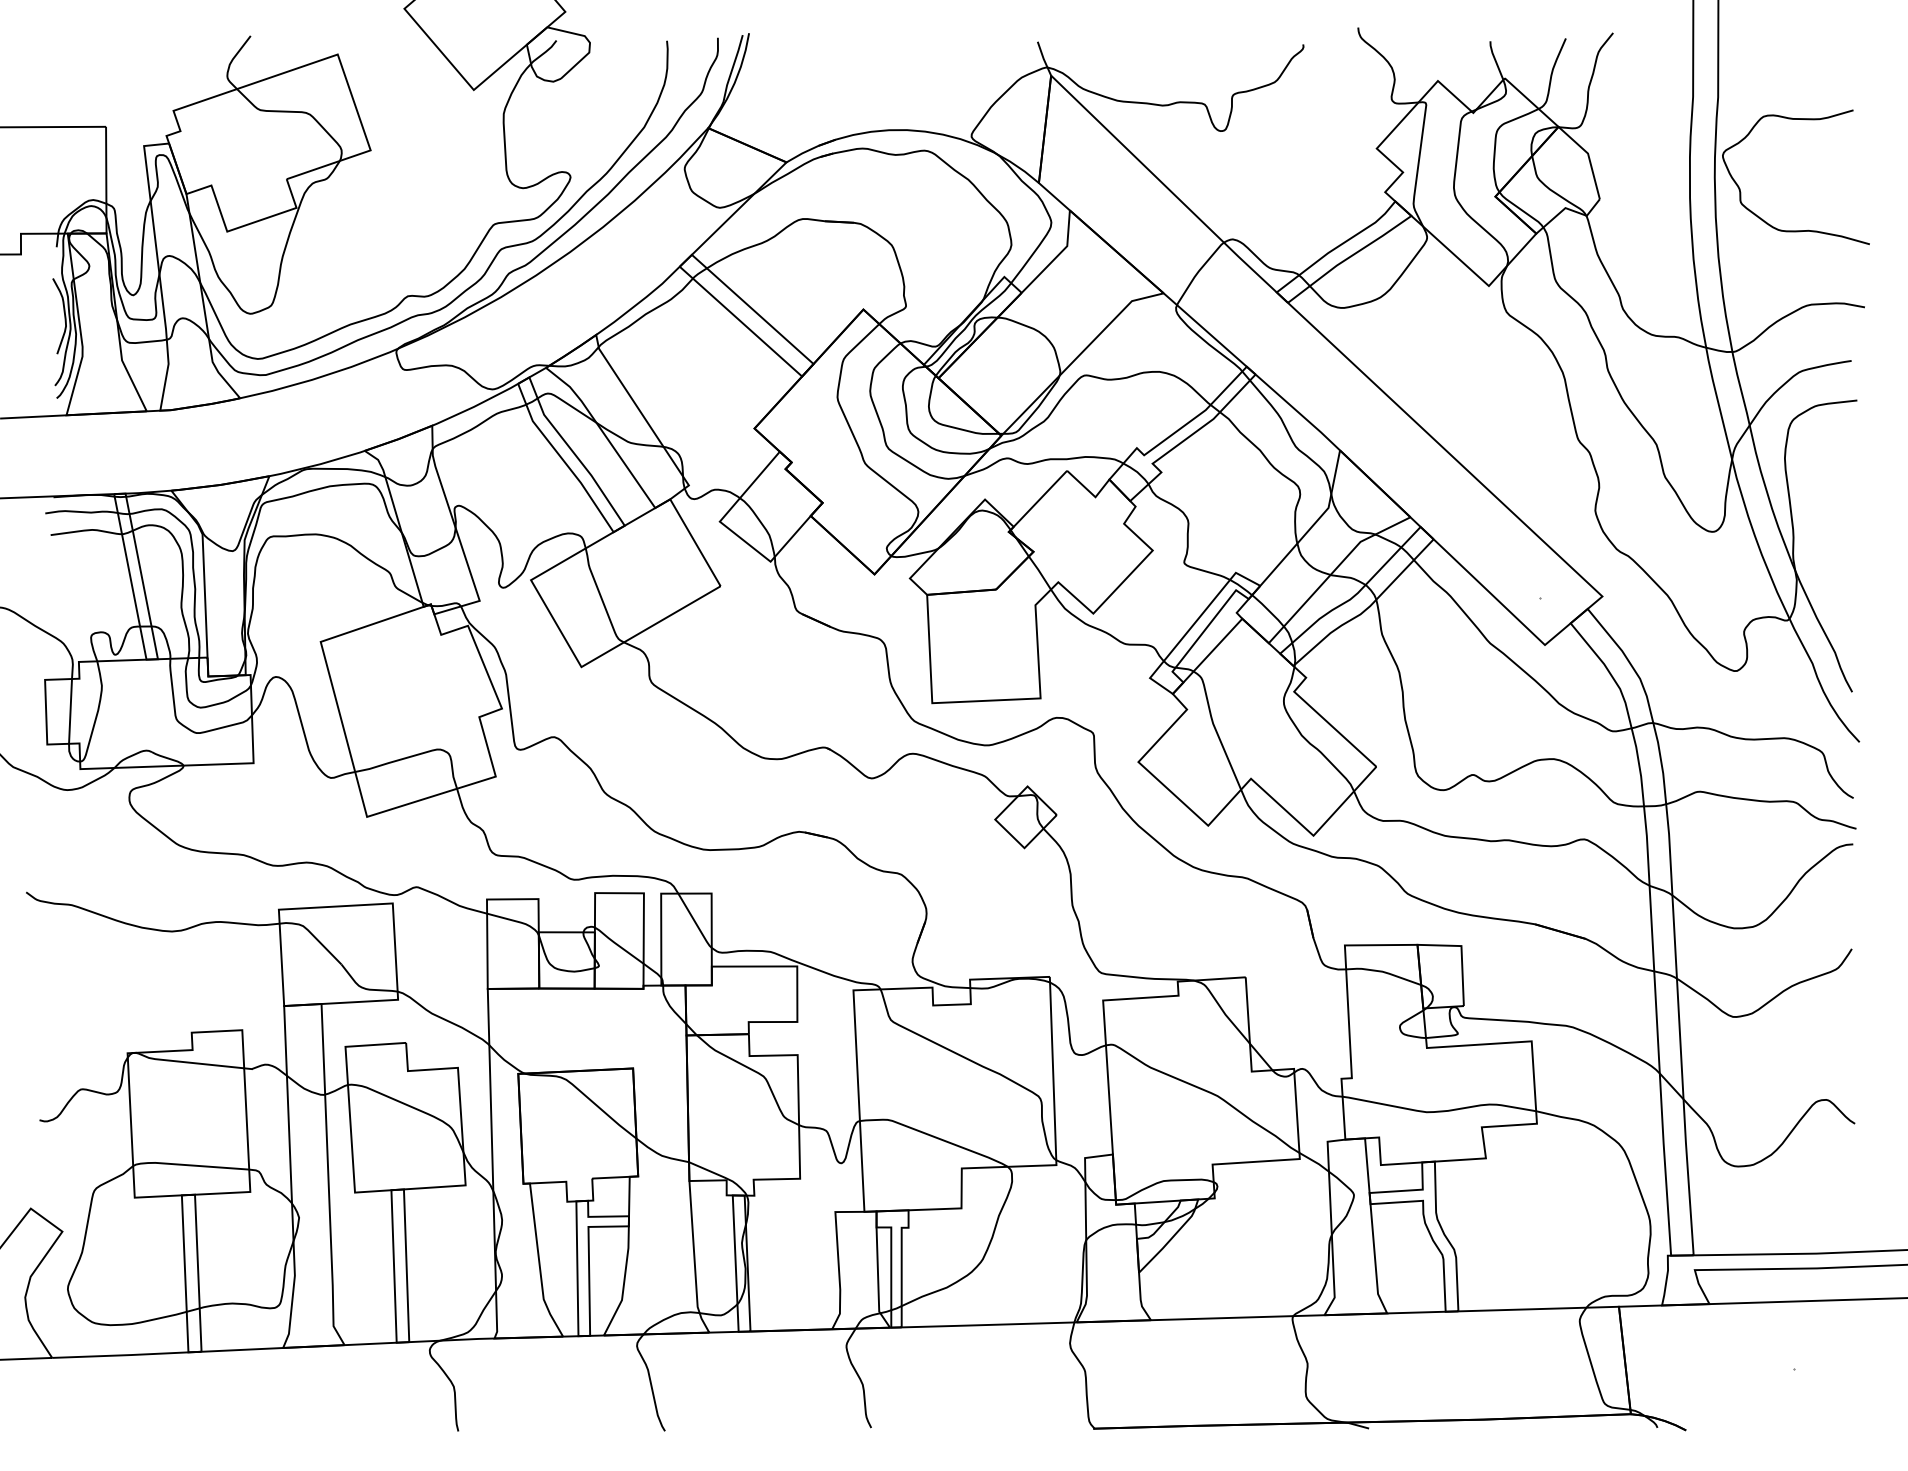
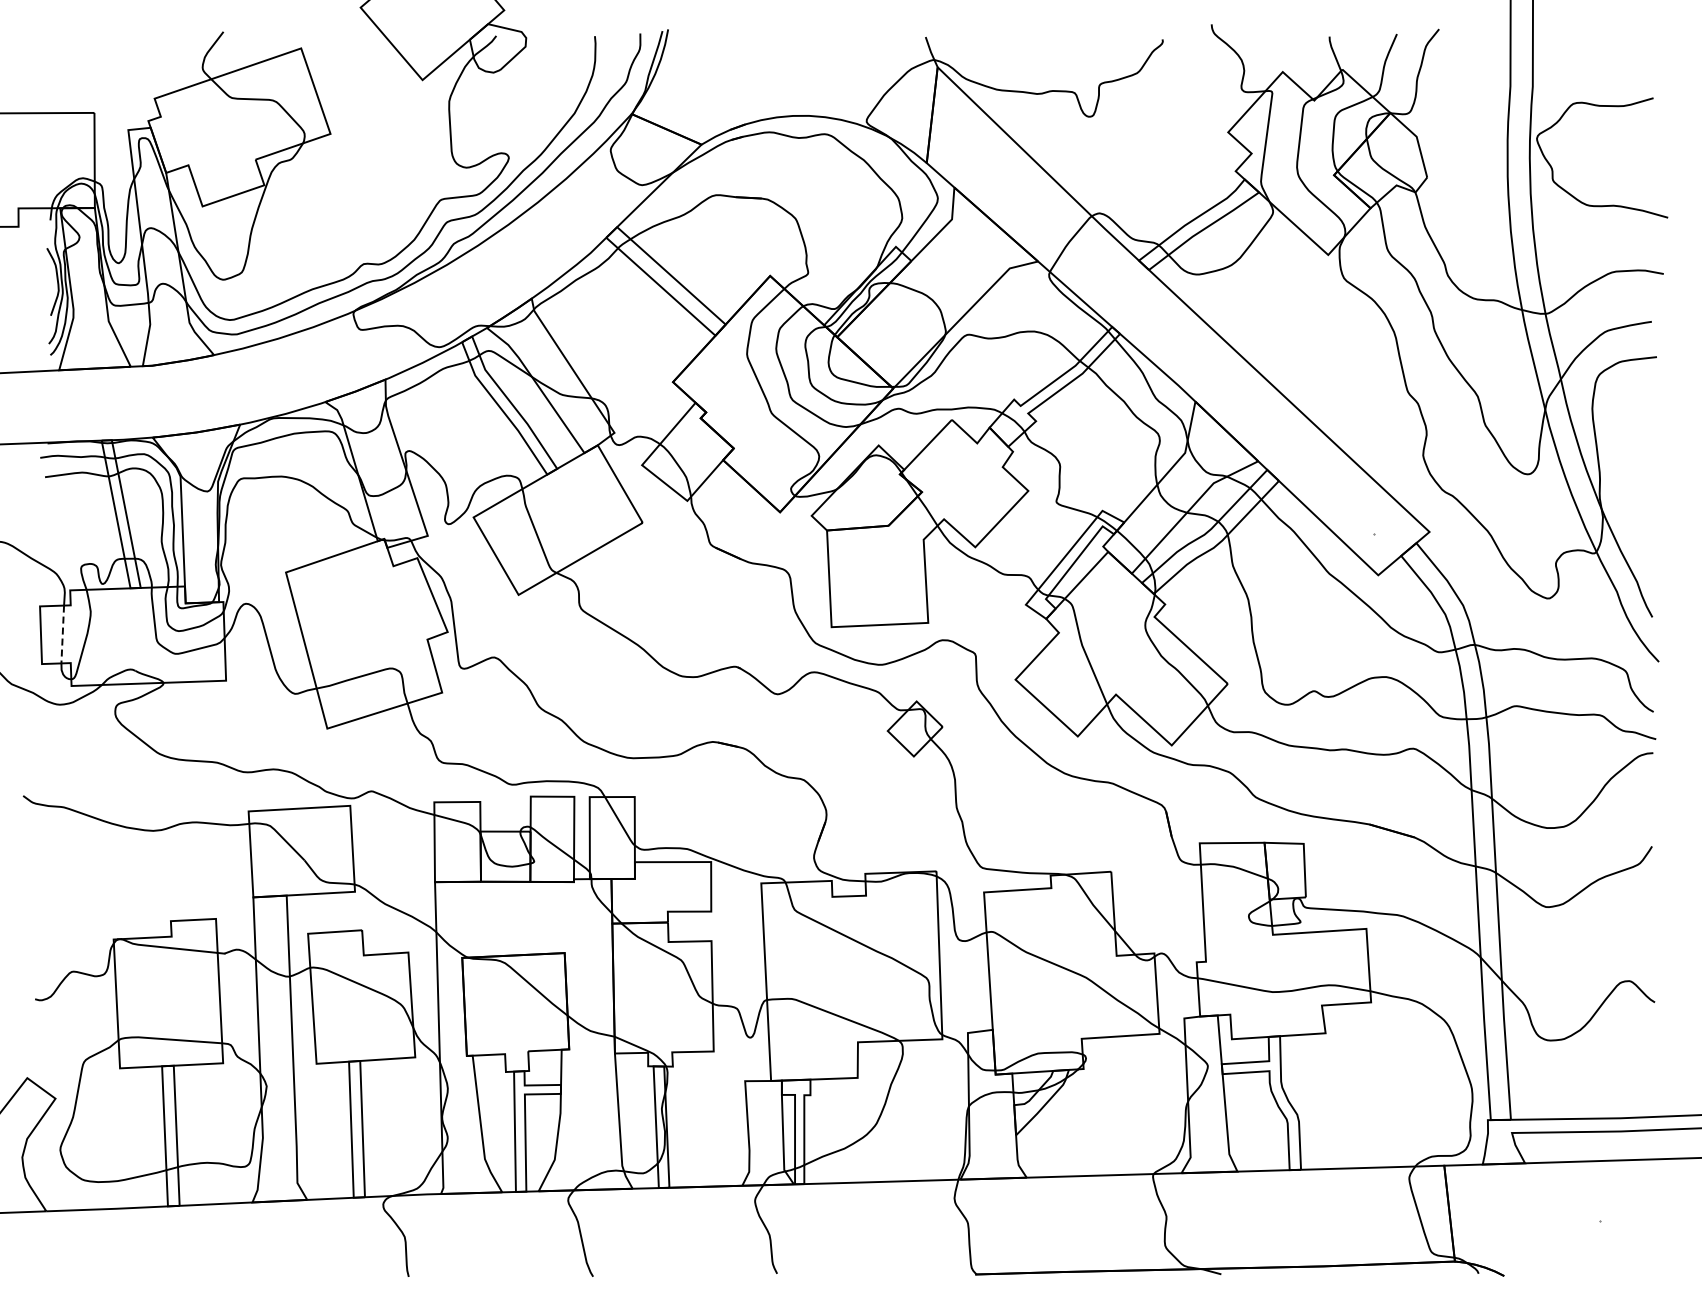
line: (70, 711) -> (62, 634), solid -> dashed

